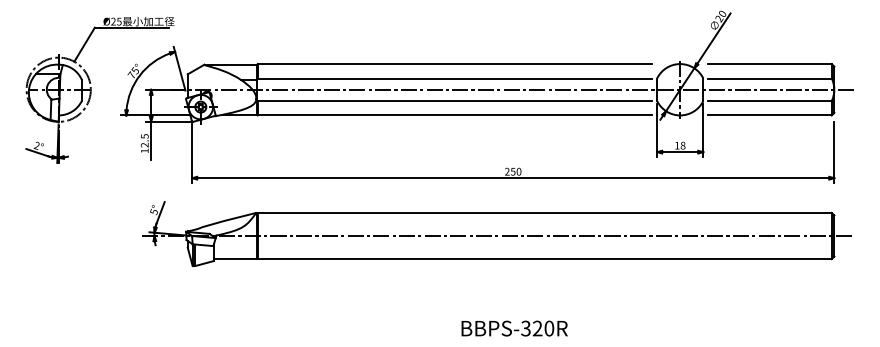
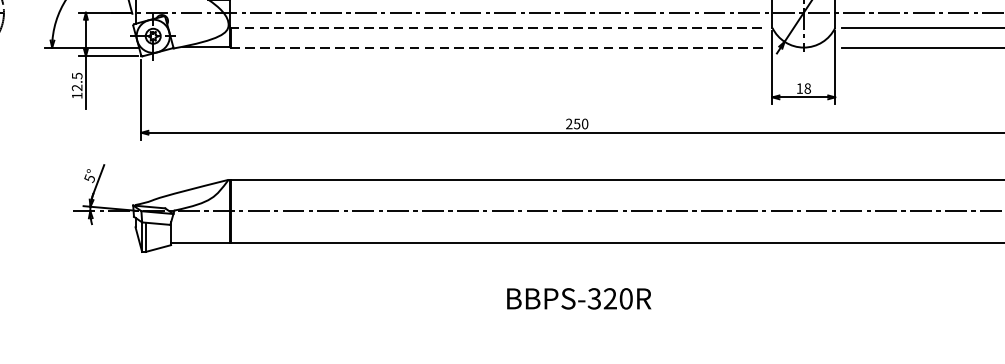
line: (455, 100) -> (498, 27), solid -> dashed
line: (455, 115) -> (498, 47), solid -> dashed
text: (514, 328) -> (578, 298), moved

